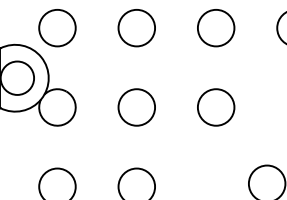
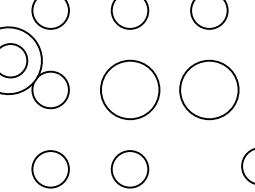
circle: (136, 107) -> (129, 90), size x1.6
circle: (215, 107) -> (208, 90), size x1.6

